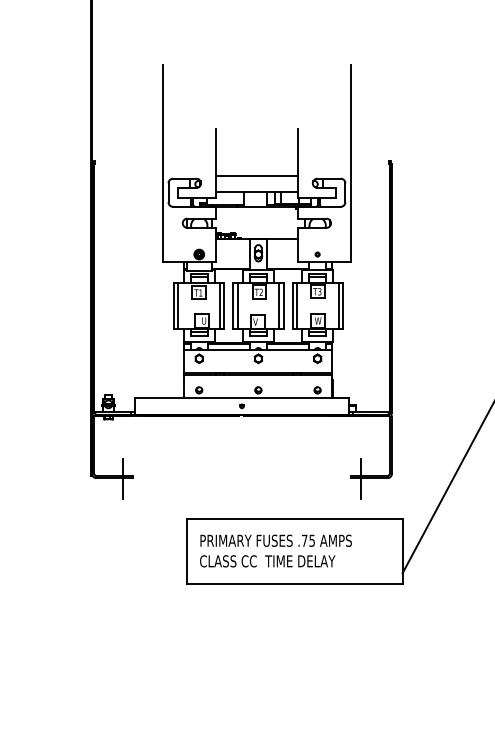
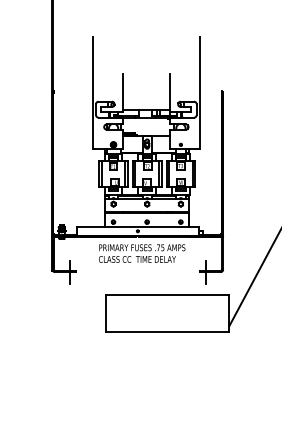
line: (257, 176) -> (146, 100), removed
text: (276, 550) -> (142, 253), moved

